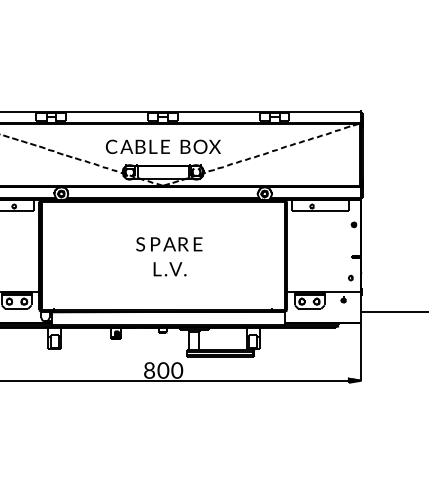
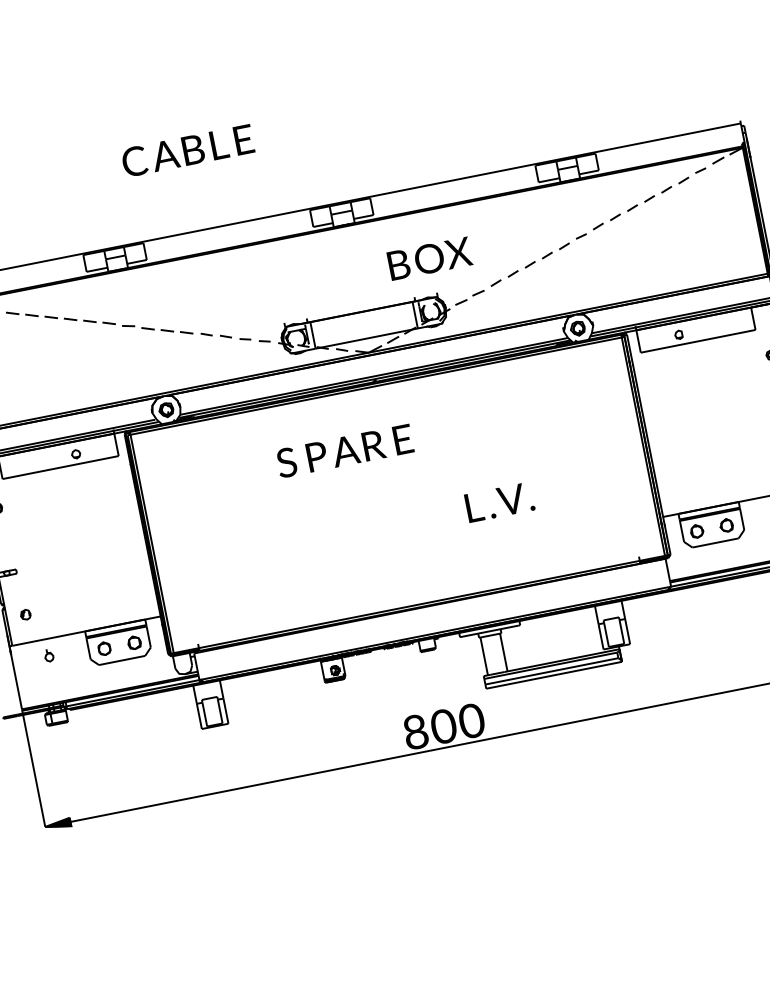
text: (137, 146) -> (186, 150), moved
text: (169, 244) -> (345, 451), moved
text: (169, 269) -> (498, 503), moved

